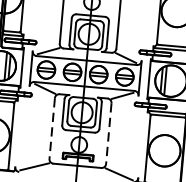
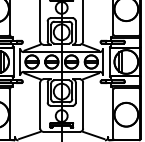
line: (52, 129) -> (40, 106), dashed -> solid
line: (109, 134) -> (83, 106), dashed -> solid

